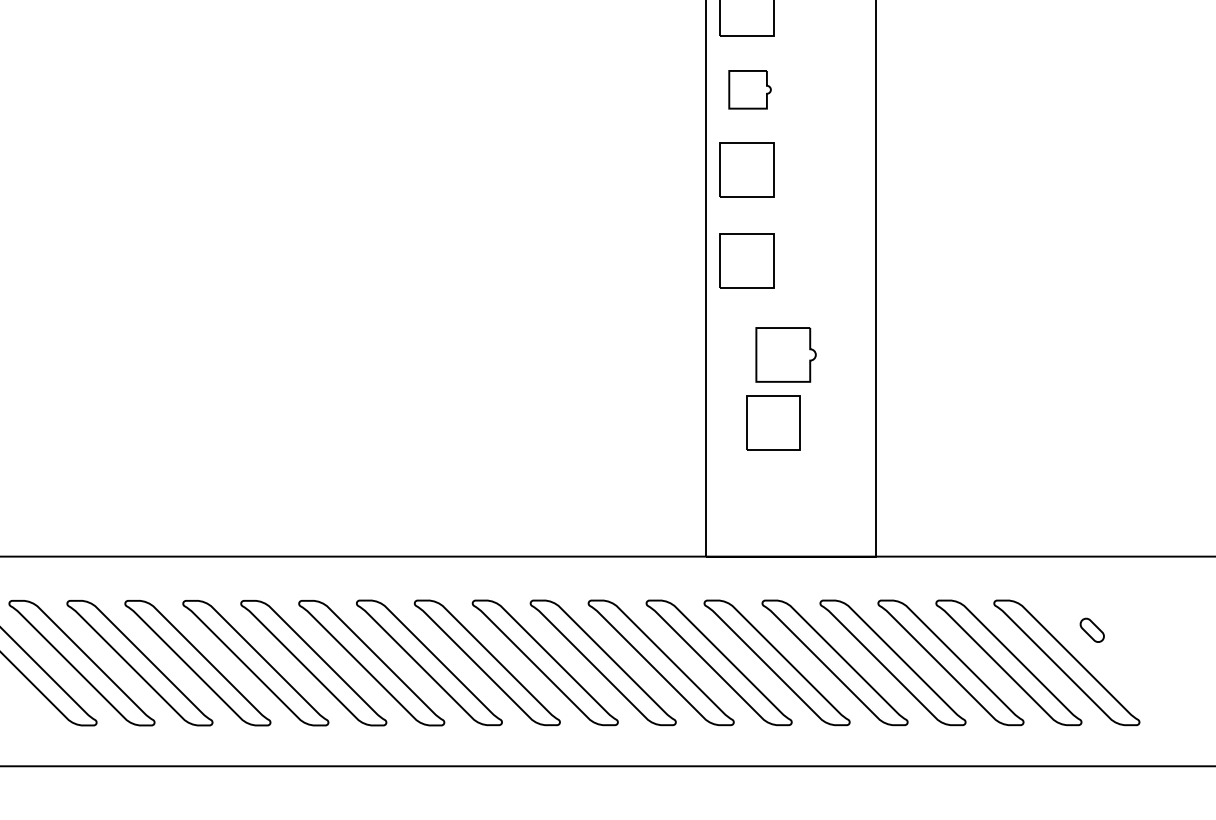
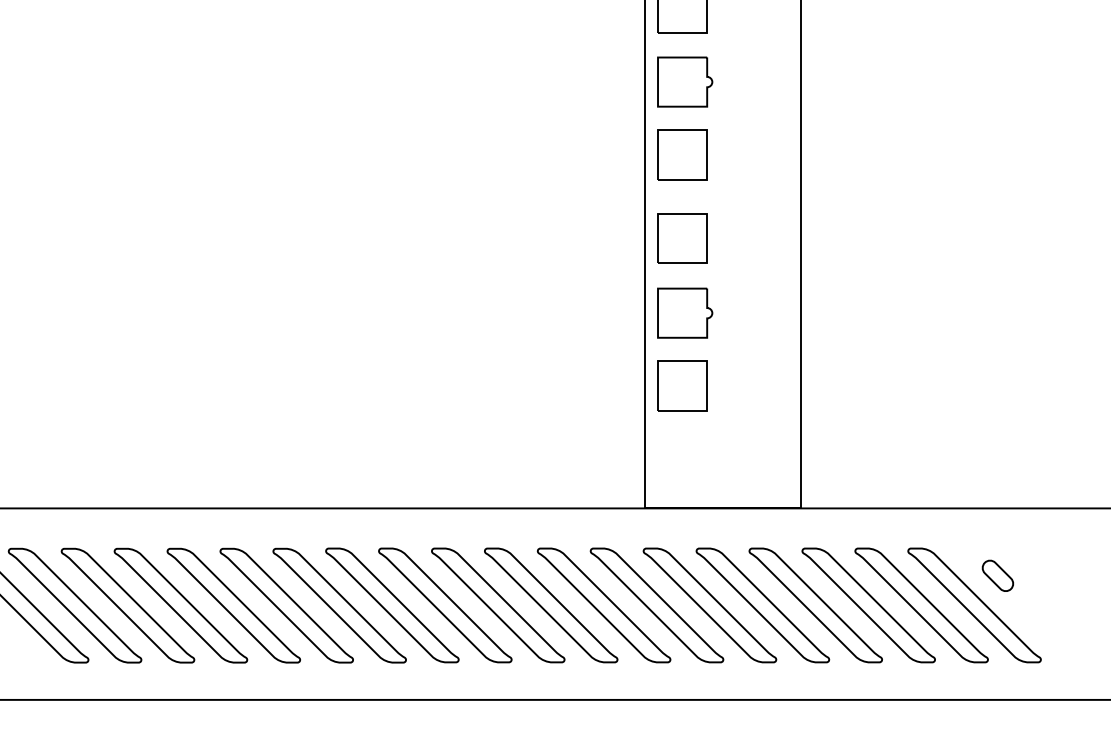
part: (750, 89) -> (685, 81), size x1.43
part: (786, 354) -> (685, 312), moved
part: (773, 422) -> (682, 385), moved
part: (1091, 630) -> (997, 575), size x1.43

